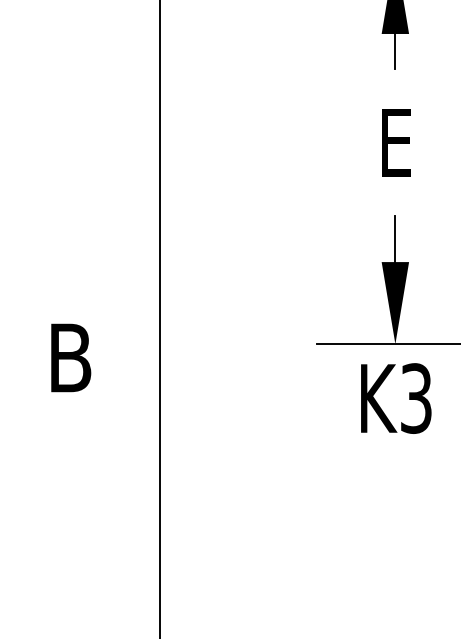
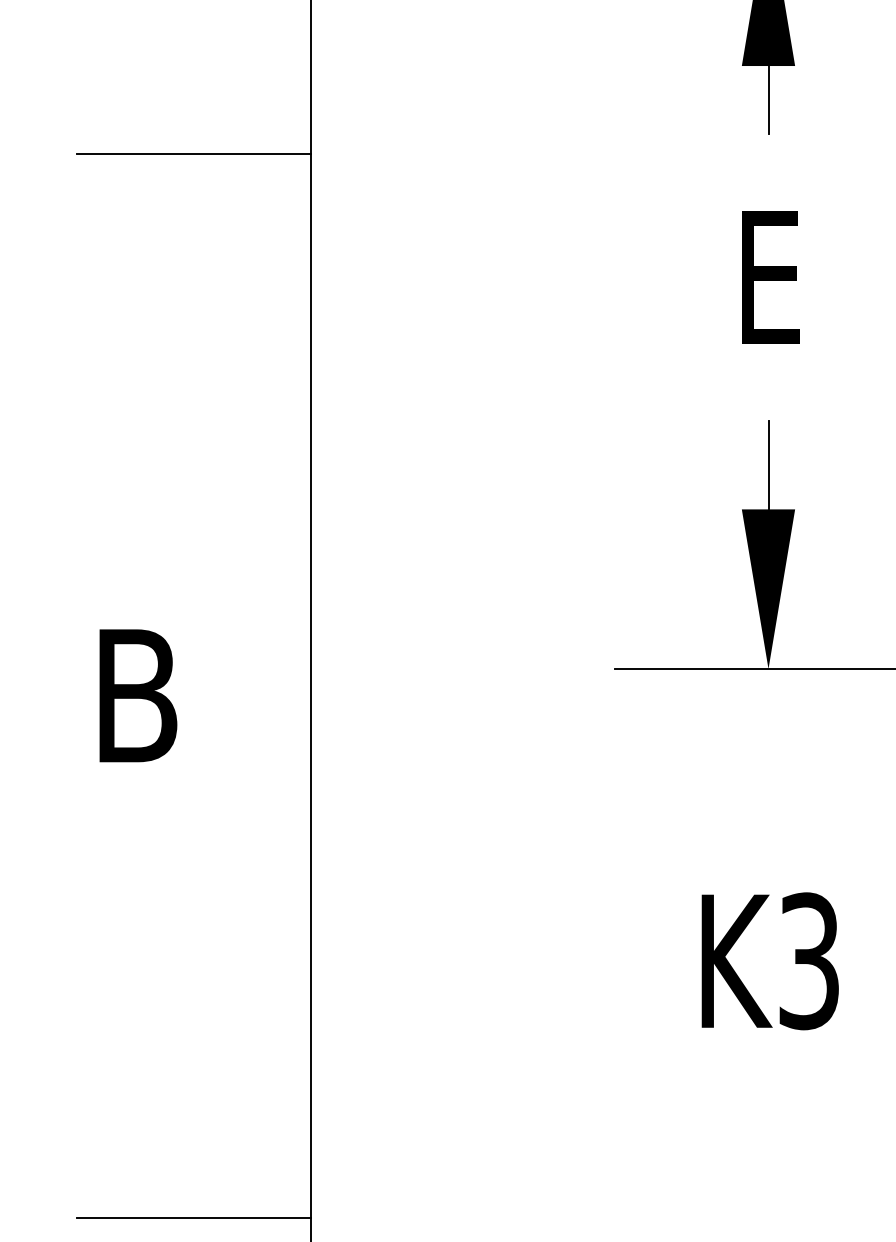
line: (99, 79) -> (193, 154), added
text: (396, 398) -> (770, 961), moved
line: (99, 626) -> (193, 1217), added

